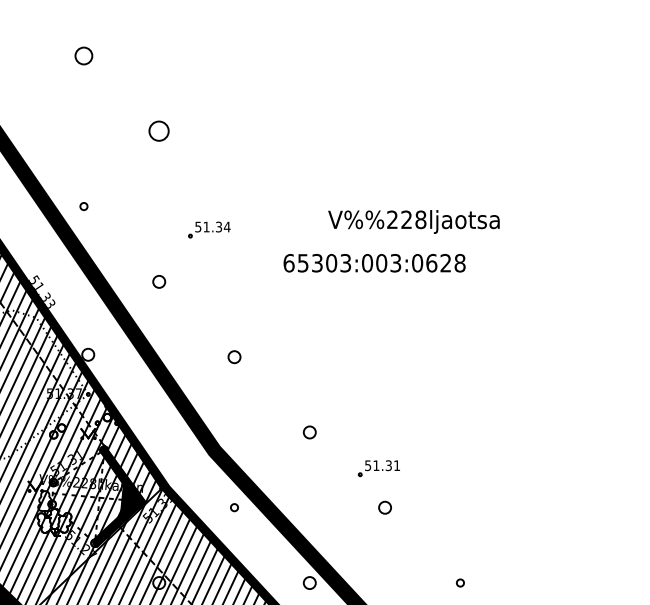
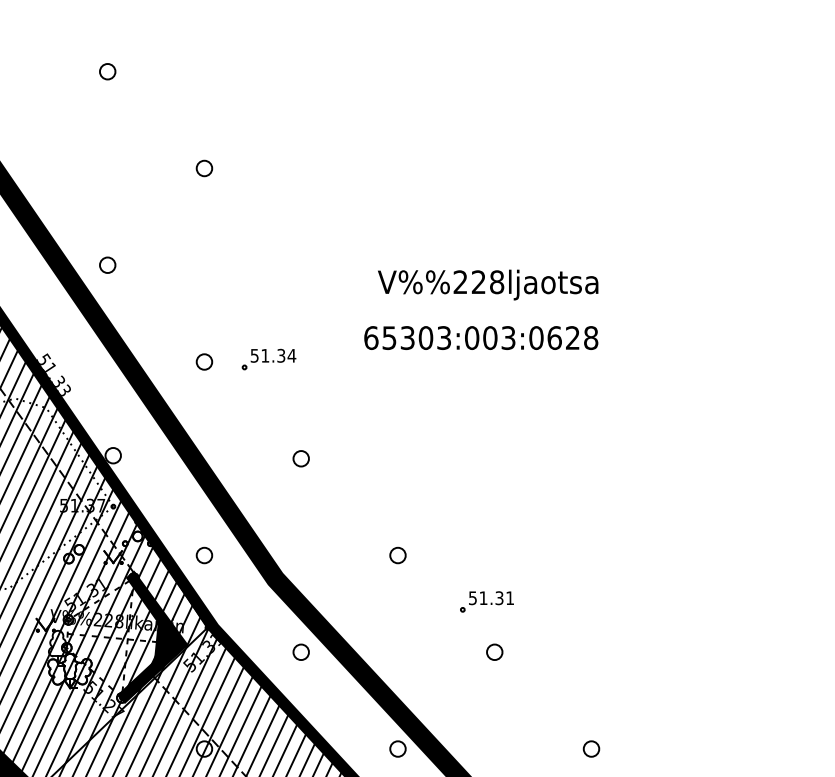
part: (83, 55) -> (107, 71), size x0.71
part: (159, 131) -> (204, 168), size x0.62
part: (83, 206) -> (107, 265), size x1.67
text: (413, 221) -> (487, 284), moved
part: (209, 229) -> (269, 358), moved
part: (159, 432) -> (204, 555), added
part: (234, 507) -> (301, 651), size x1.67
part: (460, 582) -> (591, 748), size x1.67

